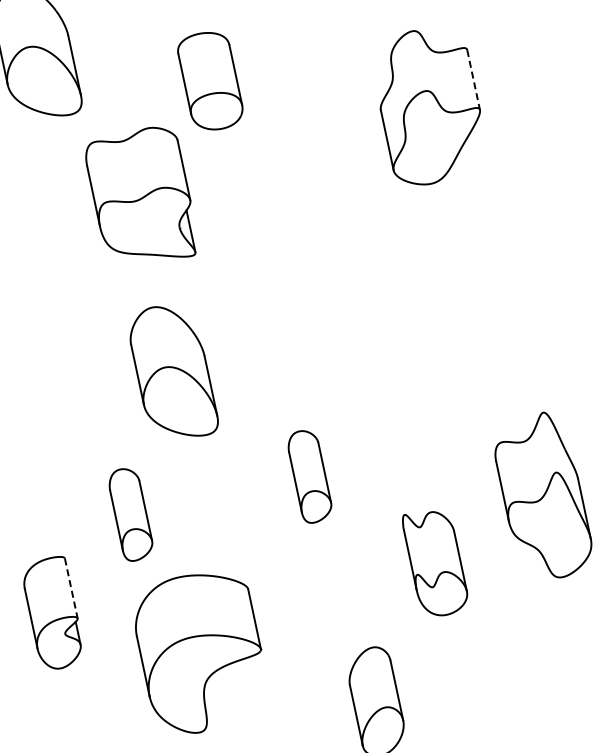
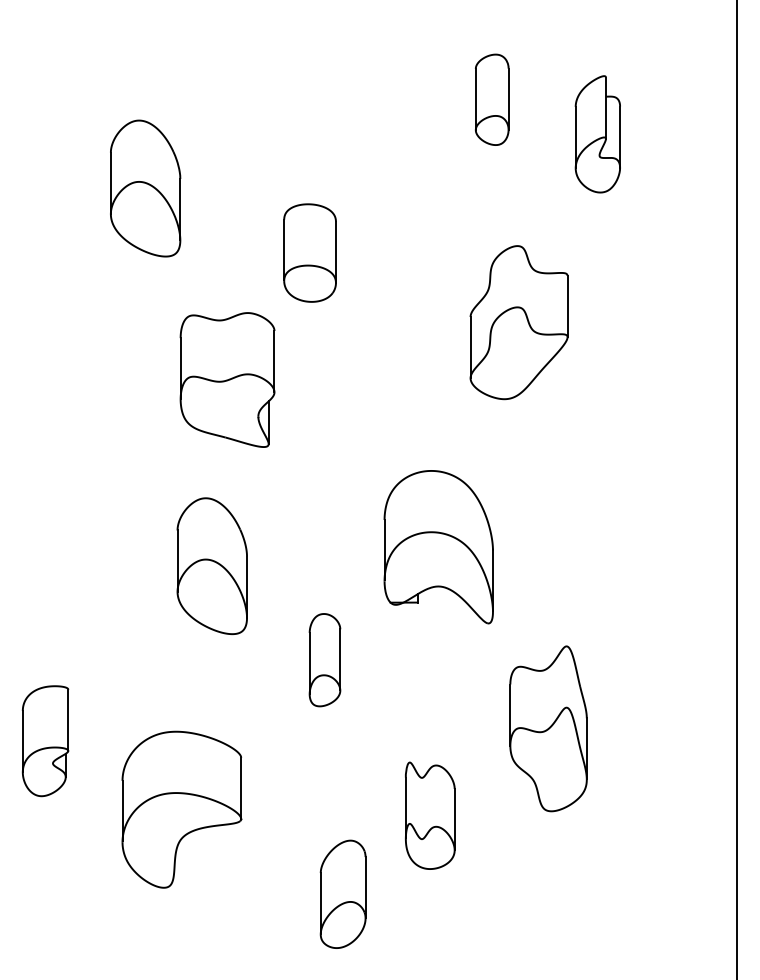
line: (473, 80) -> (567, 306), dashed -> solid
part: (141, 197) -> (227, 379), moved
part: (397, 342) -> (438, 547), added
part: (171, 372) -> (211, 565), moved
part: (130, 514) -> (141, 660), removed
part: (435, 562) -> (430, 815), moved
line: (71, 588) -> (68, 720), dashed -> solid

